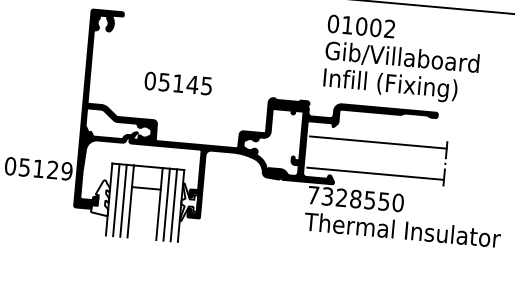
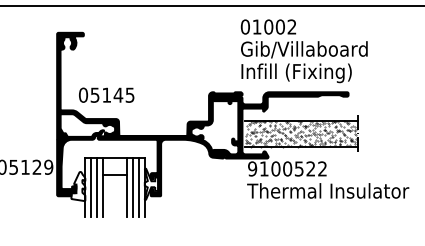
text: (401, 59) -> (303, 51), moved
text: (178, 82) -> (106, 94), moved
hatch: (376, 157) -> (301, 133), added
text: (355, 198) -> (287, 168), 7328550 -> 9100522

